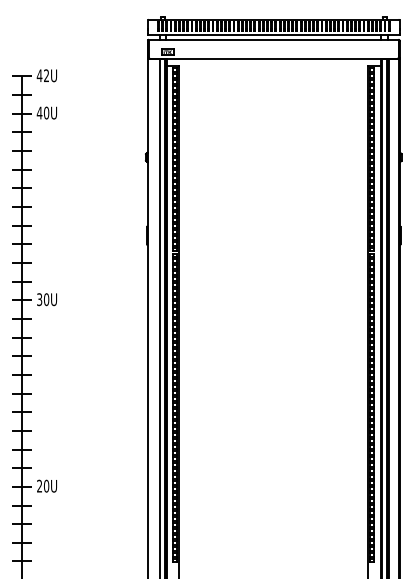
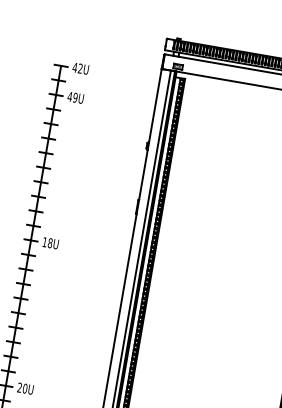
text: (46, 113) -> (75, 98), 40U -> 49U
text: (43, 299) -> (47, 242), 30U -> 18U

